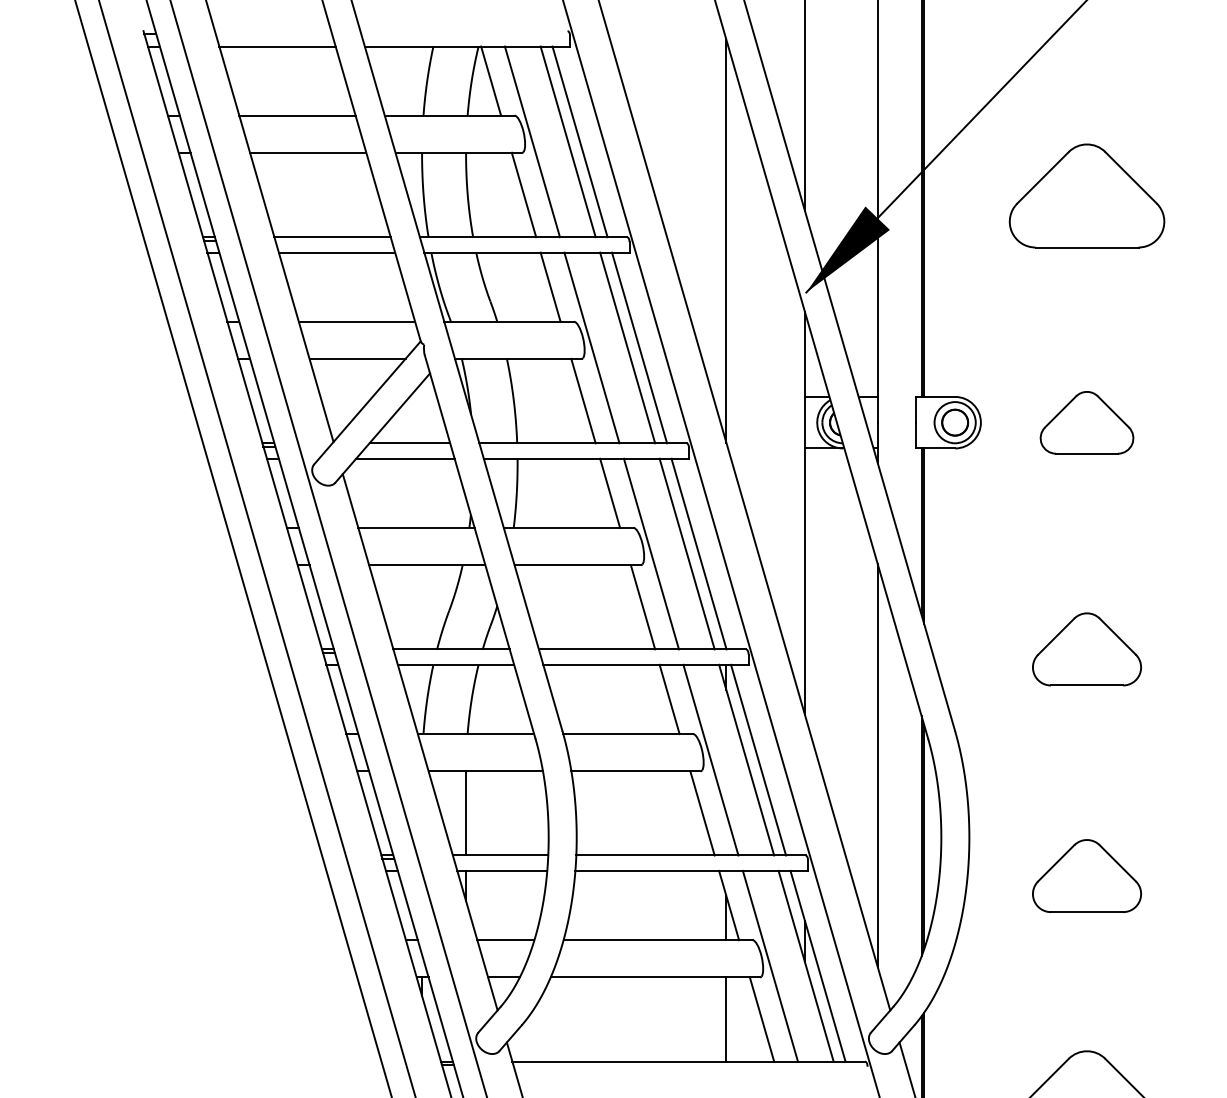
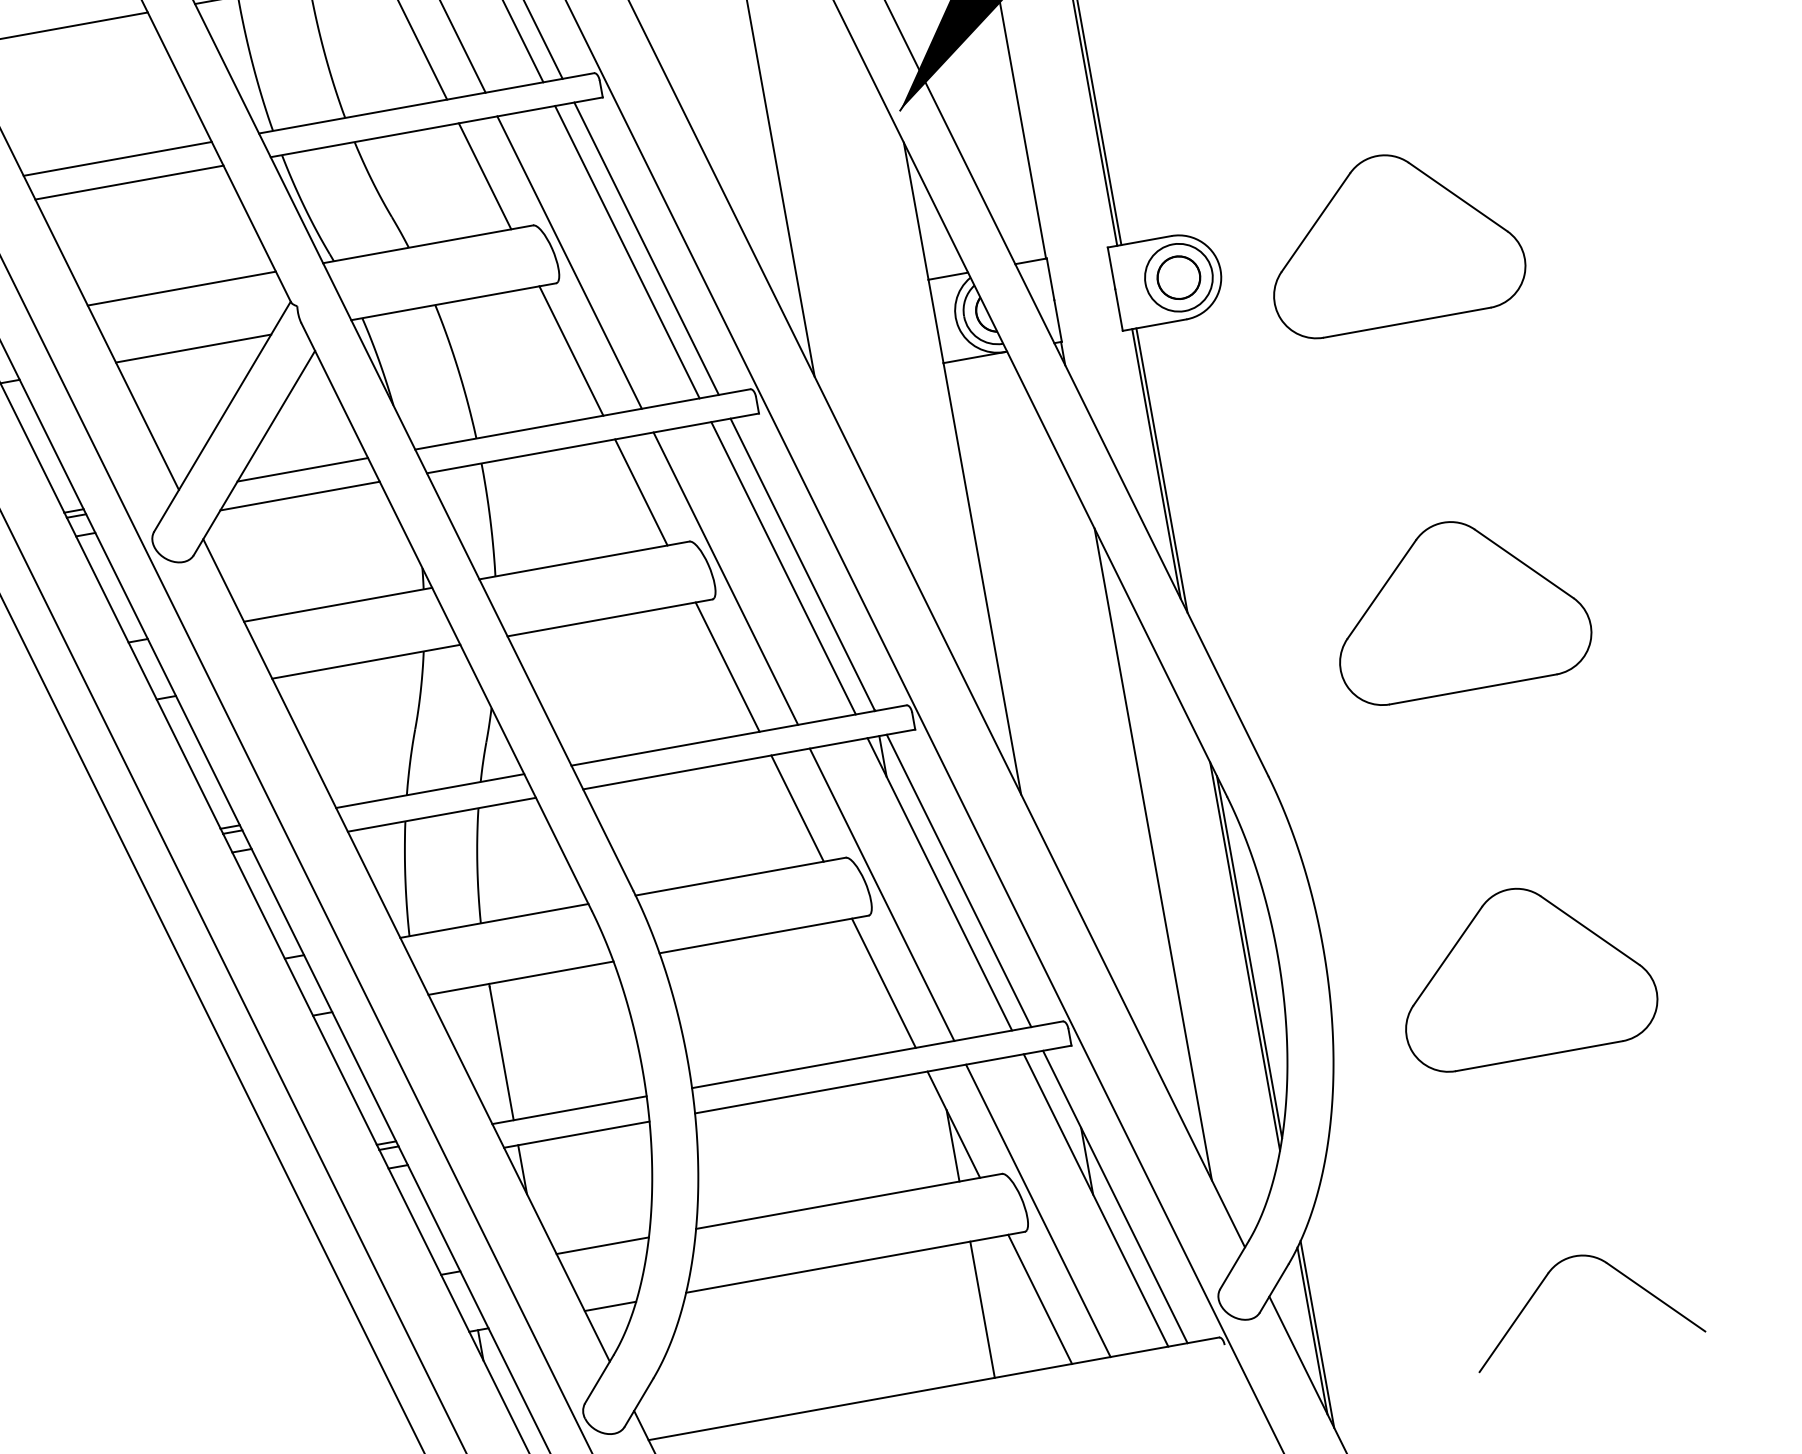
part: (1086, 422) -> (1391, 239), size x1.67
part: (1086, 649) -> (1457, 606), size x1.43
part: (1086, 875) -> (1523, 972), size x1.43

